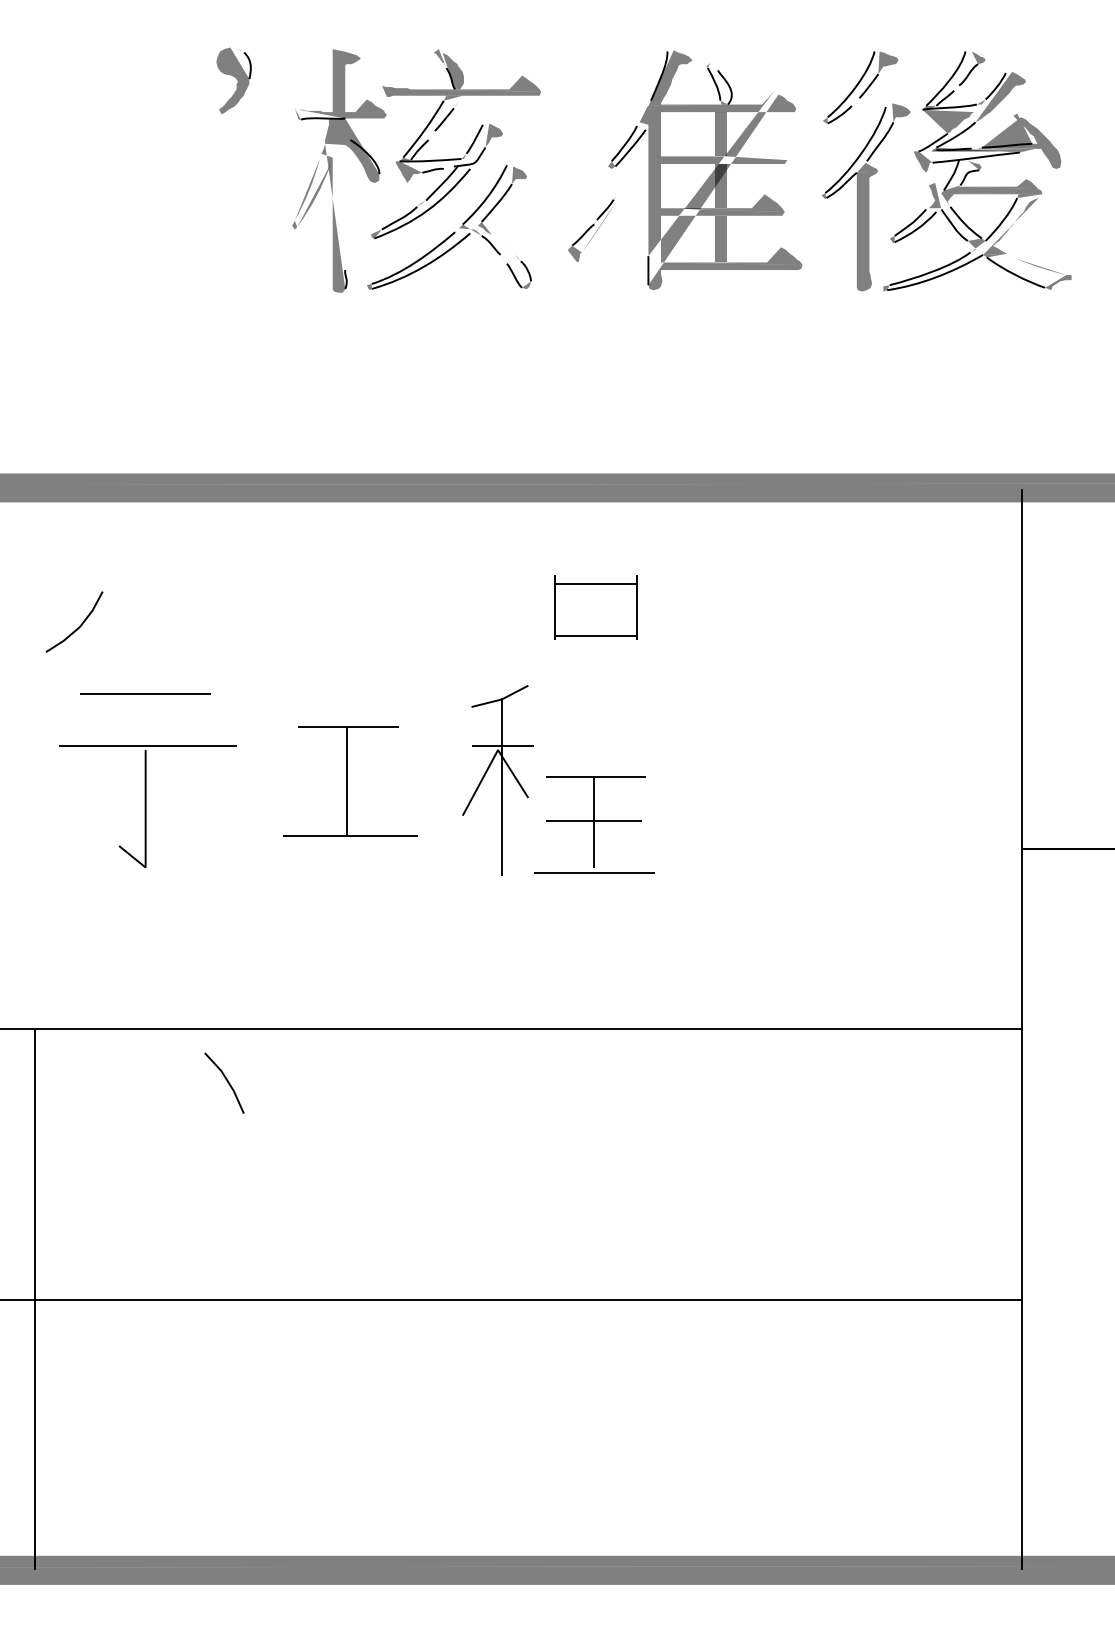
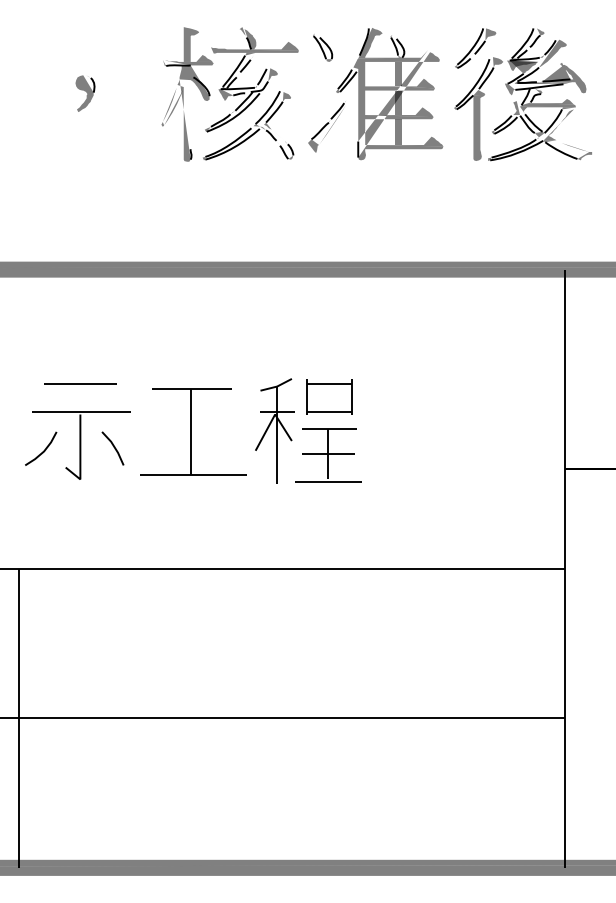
part: (234, 80) -> (85, 93), moved
part: (585, 86) -> (323, 47), added
fill: (945, 118) -> (522, 65), added
fill: (757, 151) -> (418, 83), added
part: (590, 228) -> (326, 126), size x1.43
part: (596, 607) -> (329, 396), moved
line: (78, 625) -> (43, 450), moved
part: (350, 780) -> (193, 431), size x1.43
line: (225, 1081) -> (113, 447), moved

